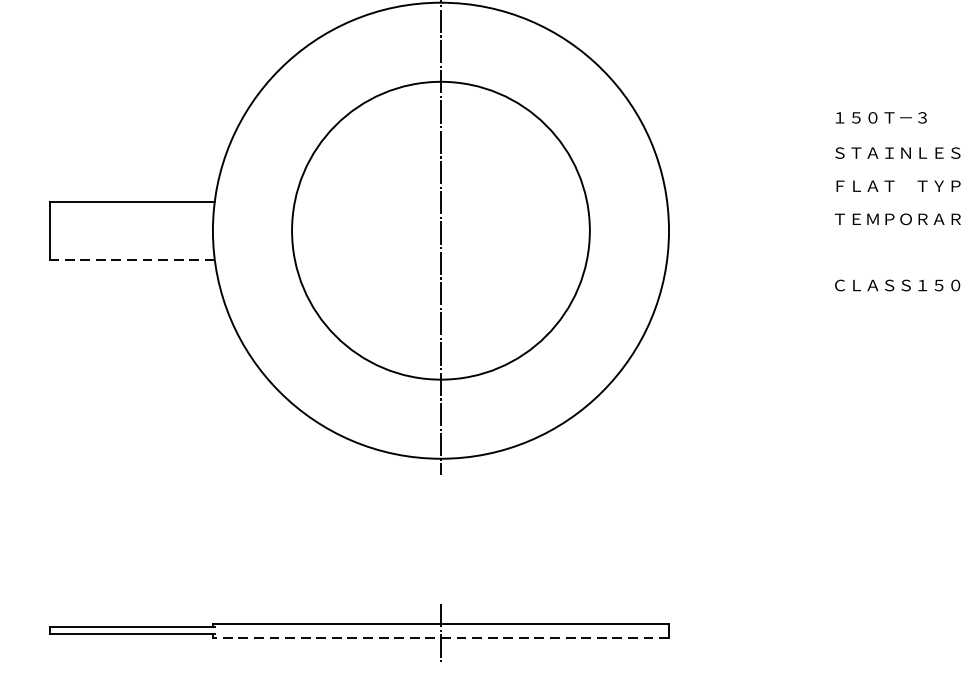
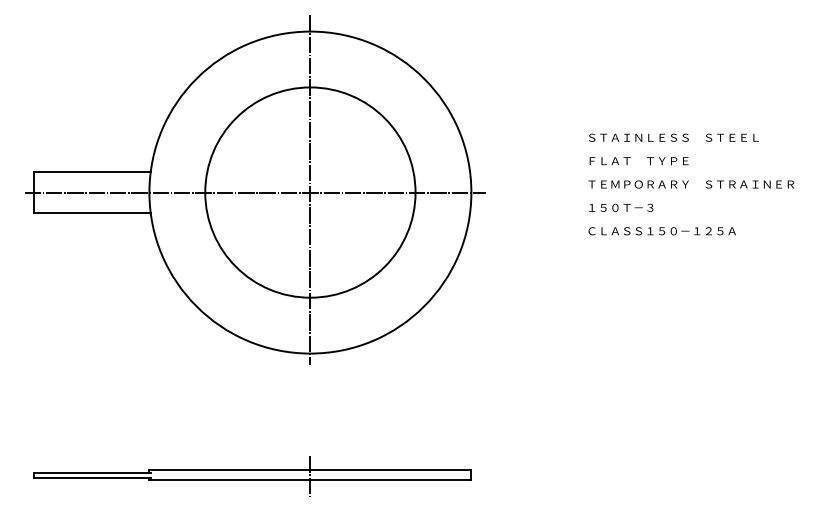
text: (881, 117) -> (621, 207), moved
line: (363, 230) -> (255, 192), added
line: (132, 260) -> (92, 213), dashed -> solid
line: (441, 638) -> (310, 480), dashed -> solid

